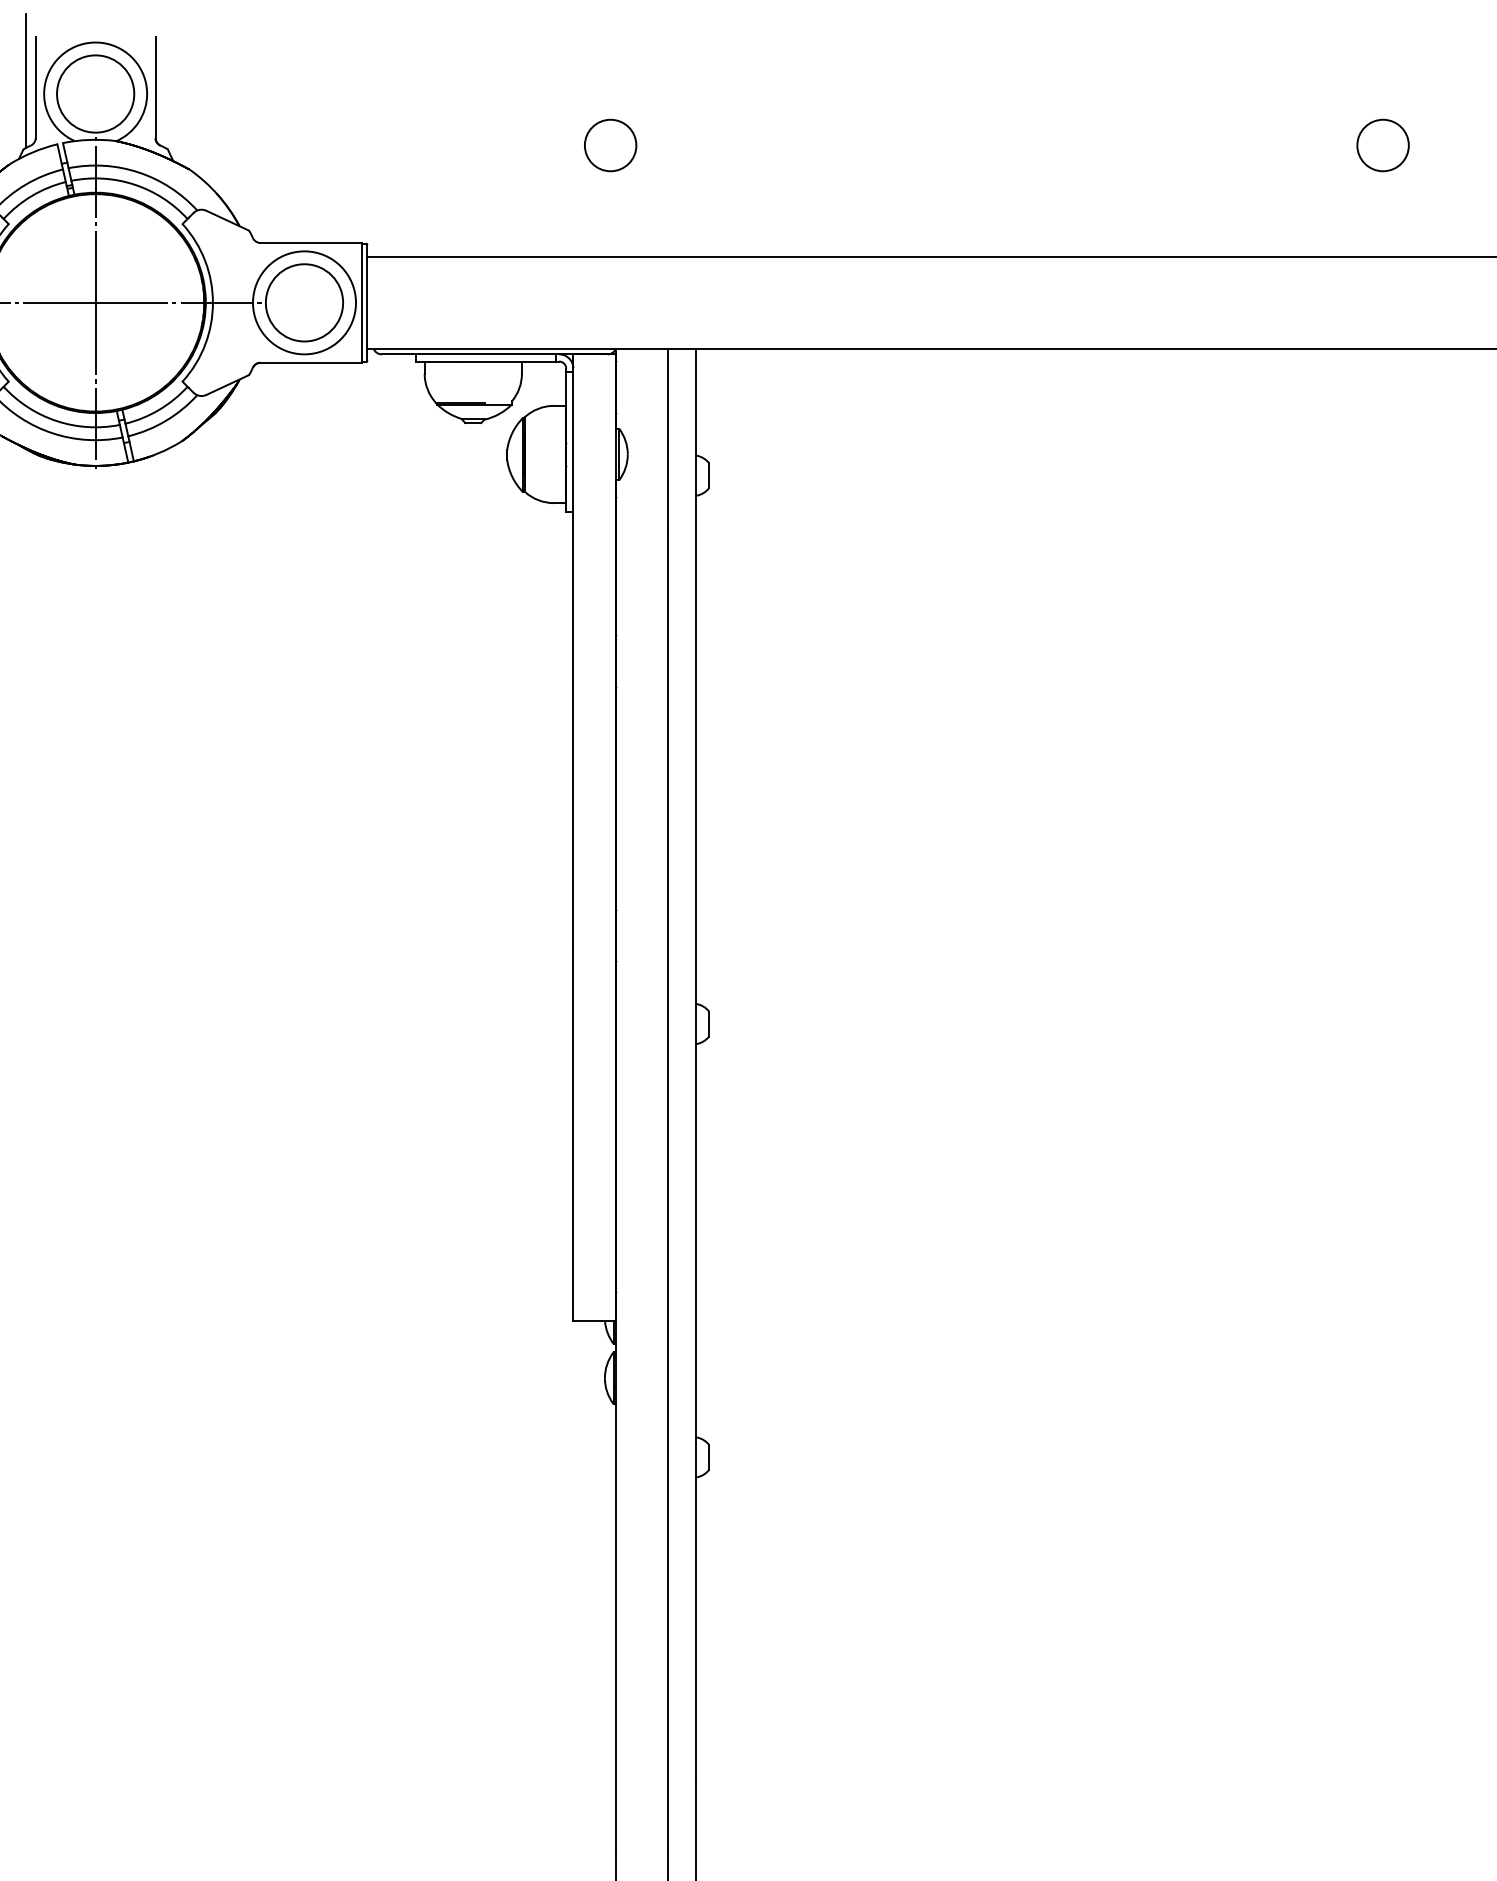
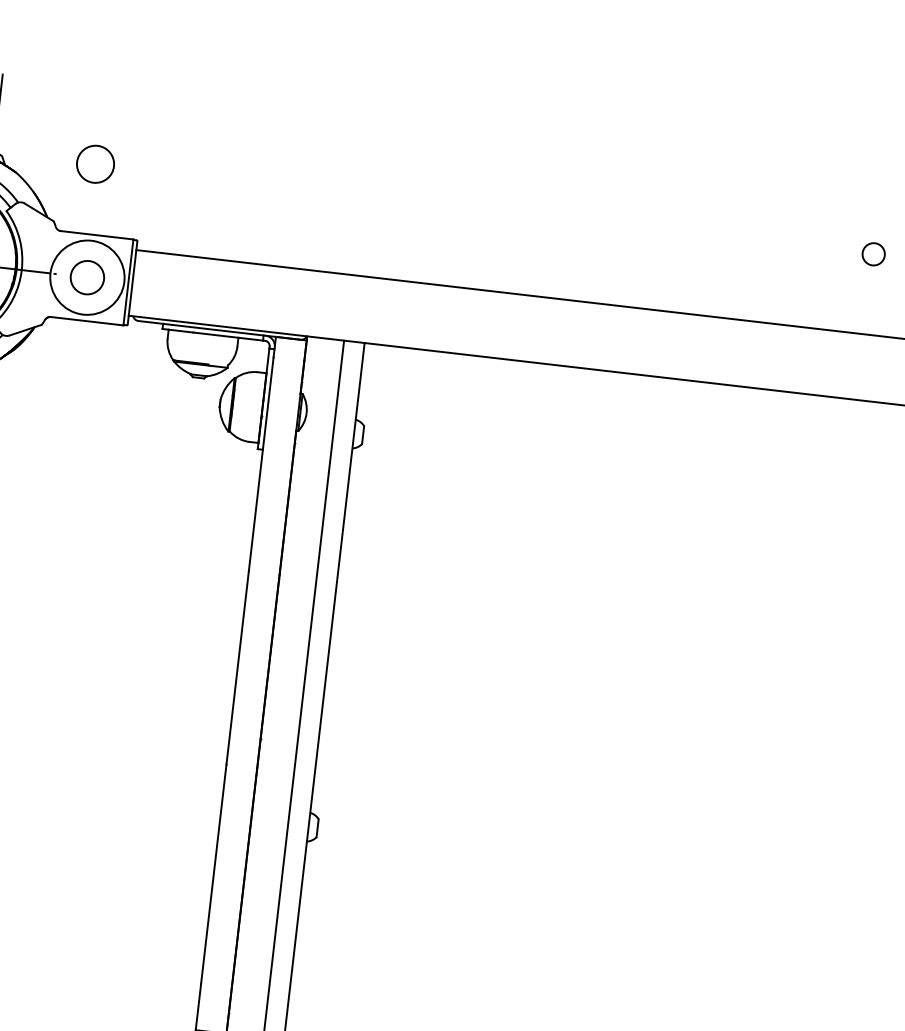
circle: (610, 145) -> (95, 164), moved
circle: (1382, 145) -> (873, 254), size x0.6
circle: (304, 302) -> (87, 277), size x0.6

